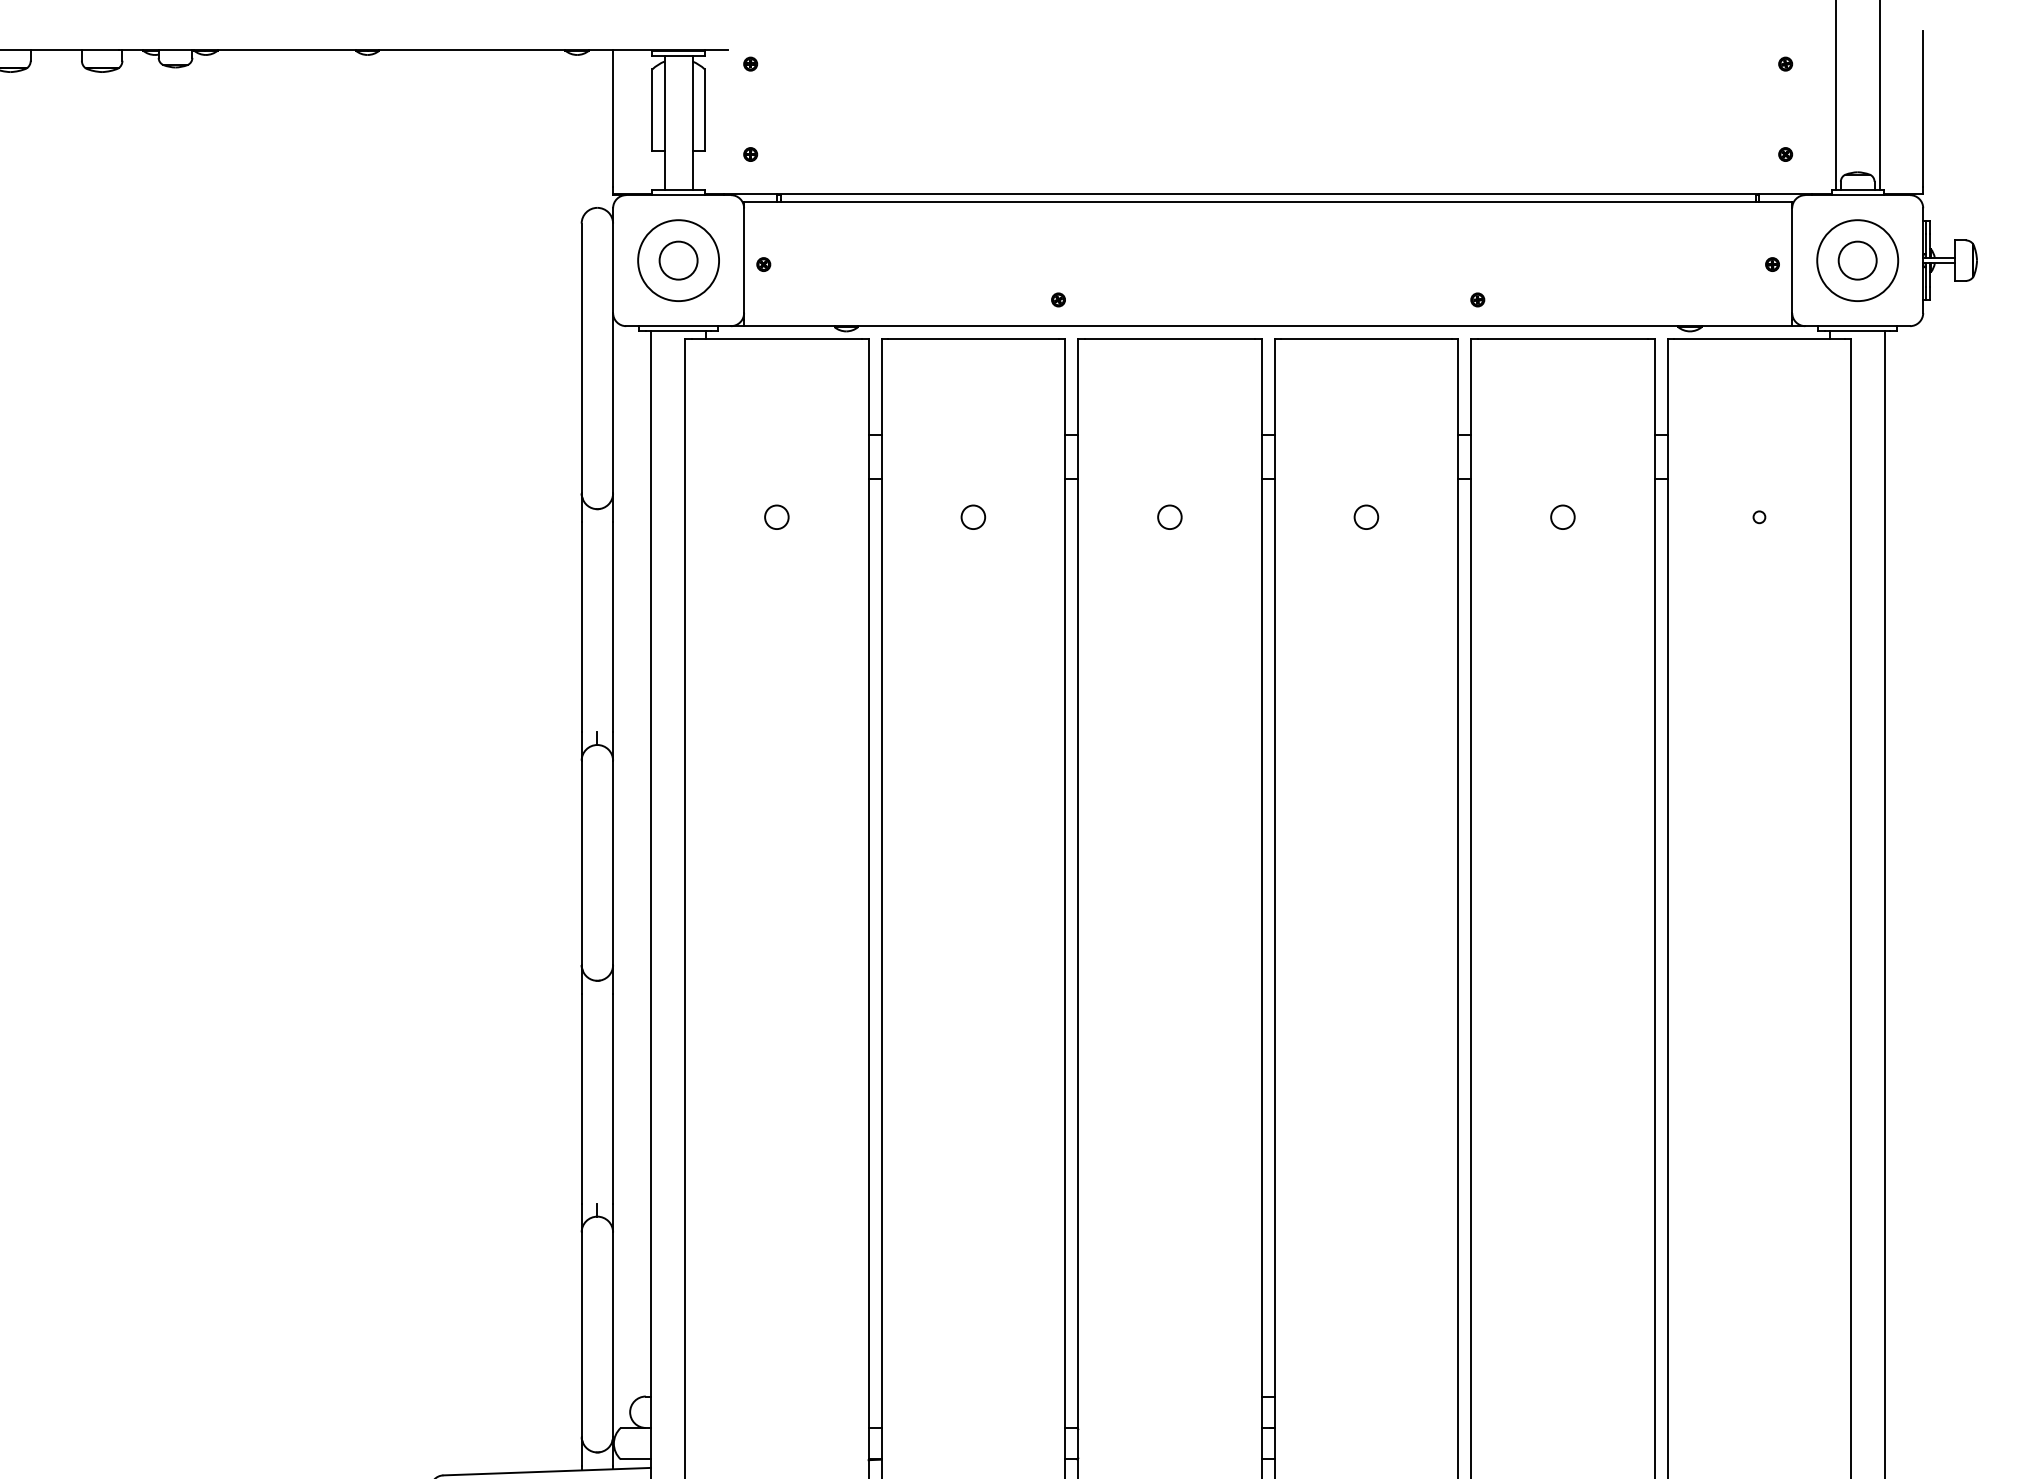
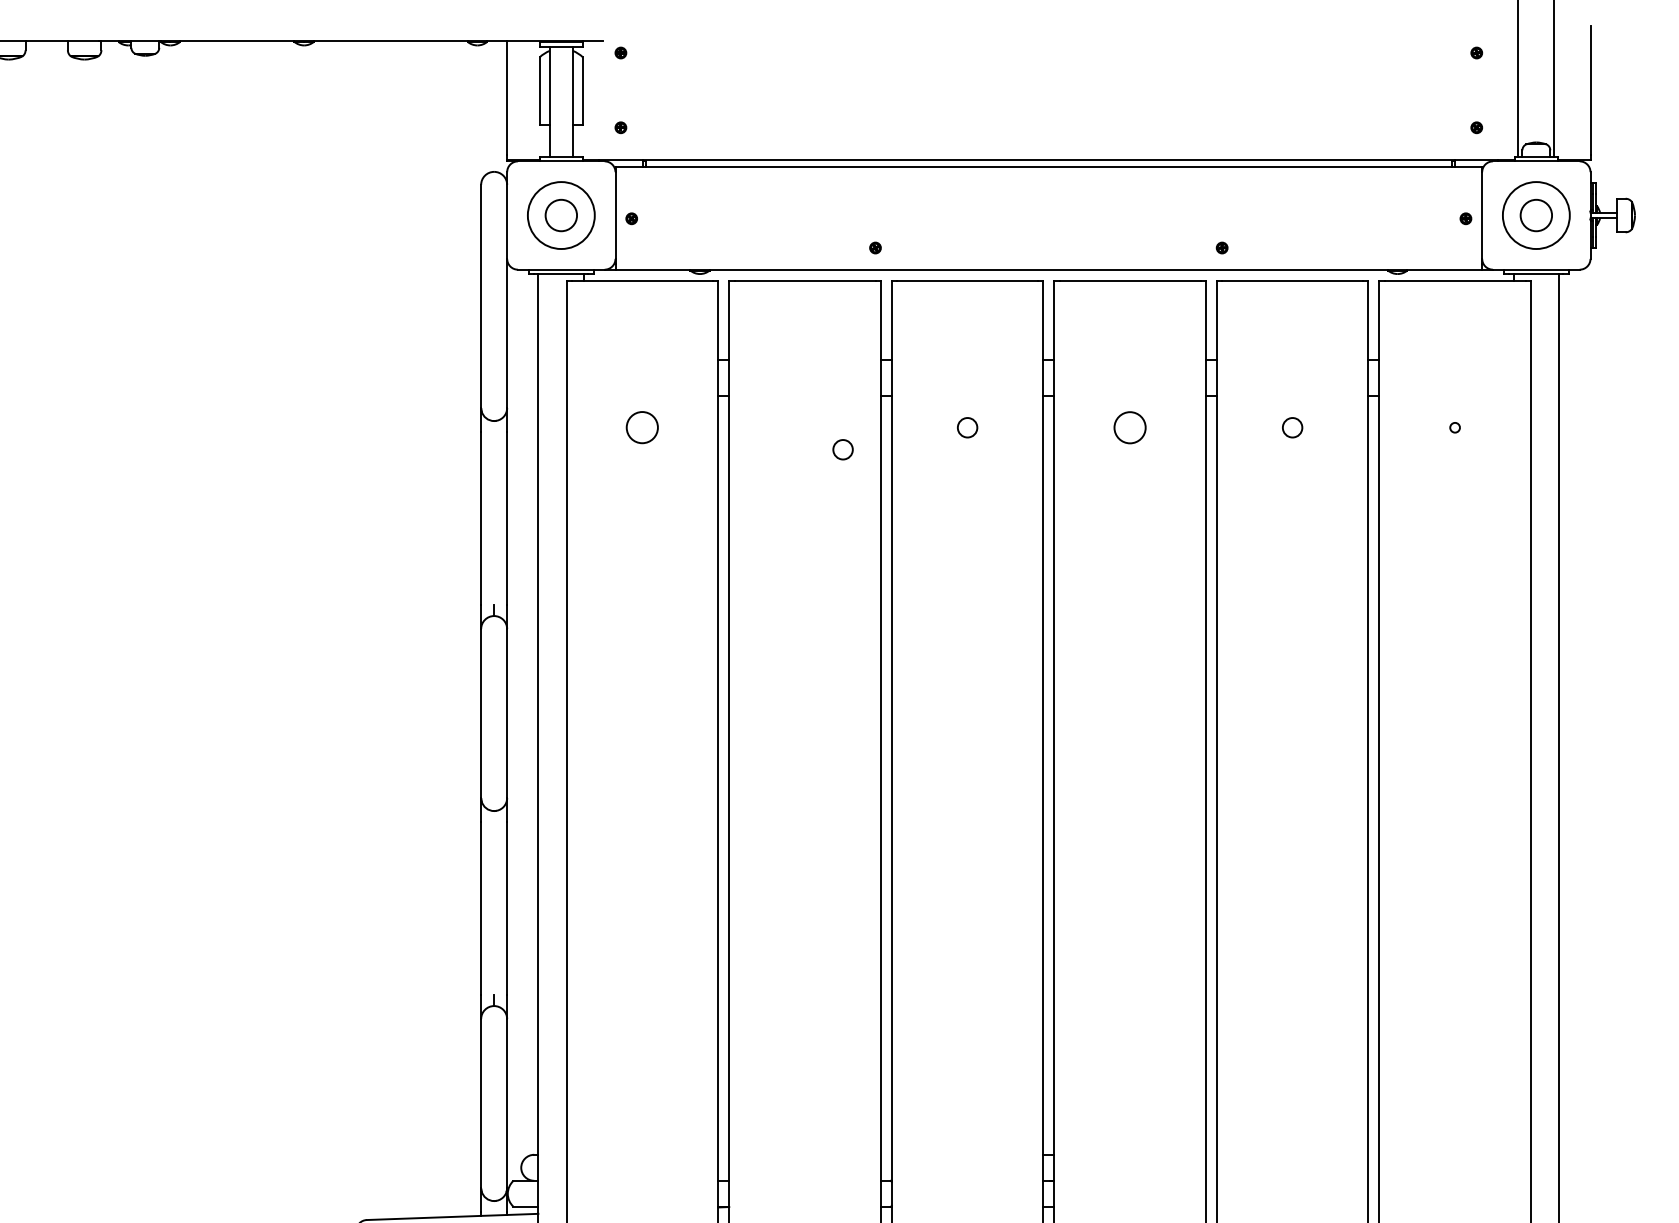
circle: (776, 516) -> (642, 427), size x1.6
circle: (972, 516) -> (842, 449), moved
circle: (1365, 516) -> (1129, 427), size x1.6

